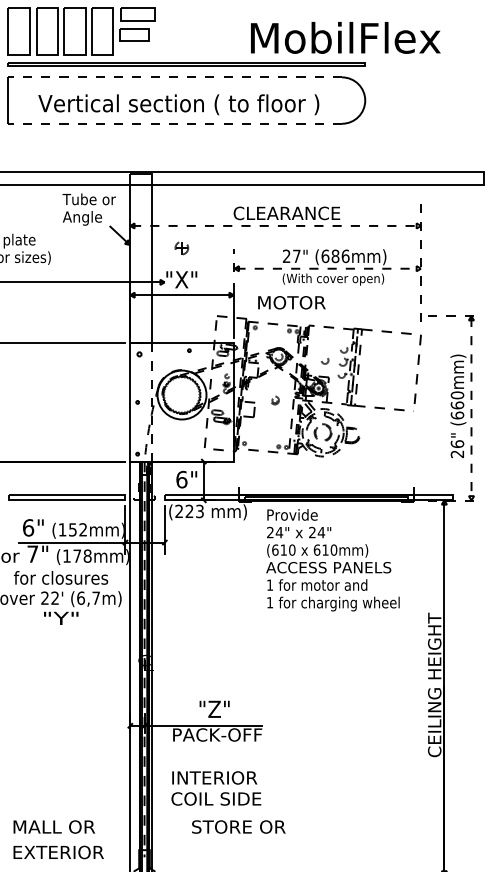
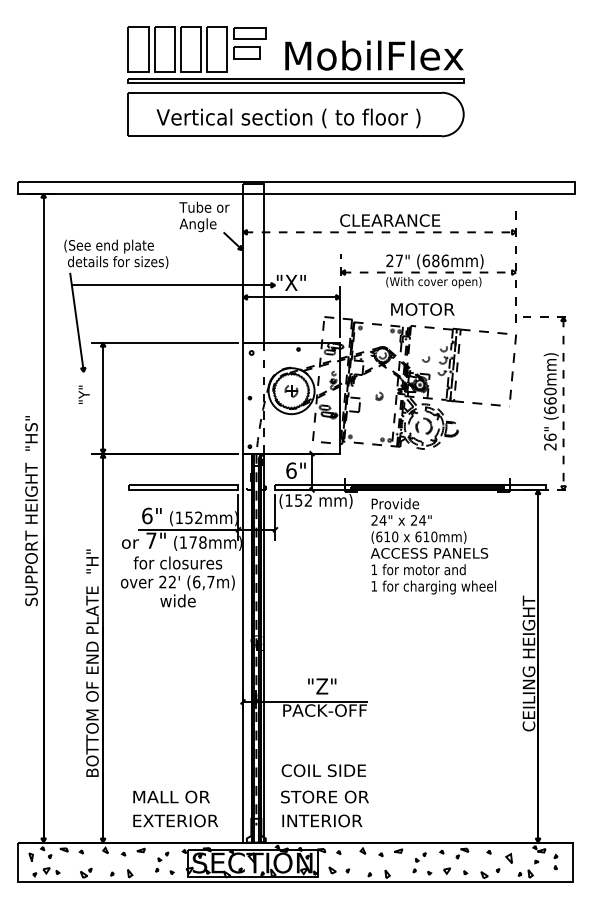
text: (345, 37) -> (374, 55), moved
line: (174, 77) -> (284, 92), dashed -> solid
line: (174, 123) -> (284, 136), dashed -> solid
part: (181, 248) -> (291, 391), moved
text: (291, 302) -> (422, 309), moved
text: (189, 511) -> (298, 500), (223 -> (152
text: (60, 617) -> (177, 600), "Y" -> wide
text: (214, 777) -> (322, 820), moved
text: (238, 826) -> (324, 796), moved

